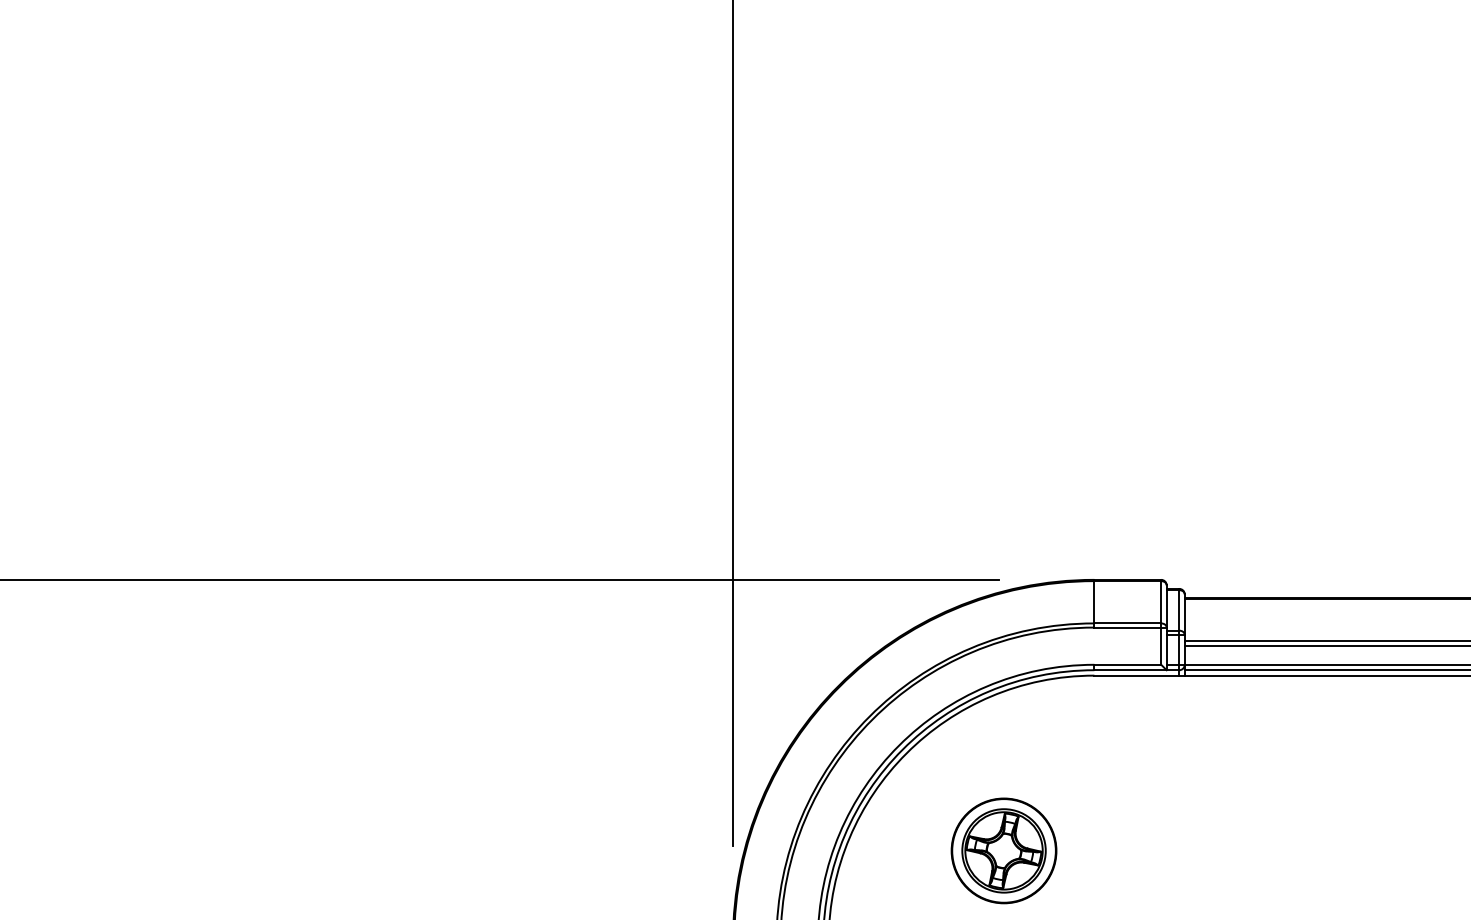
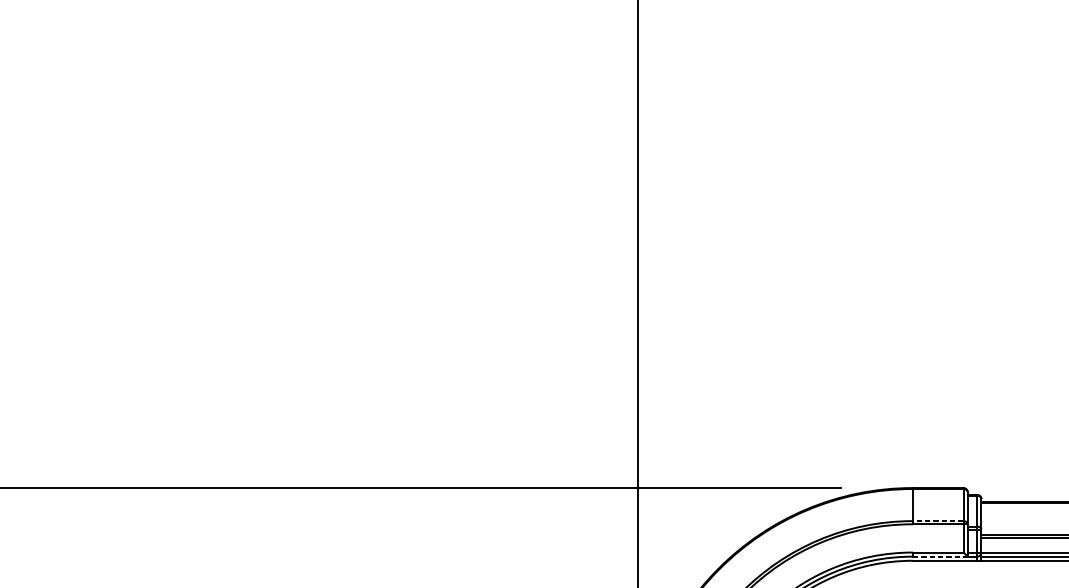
line: (1127, 623) -> (937, 521), solid -> dashed
line: (1131, 670) -> (941, 556), solid -> dashed

